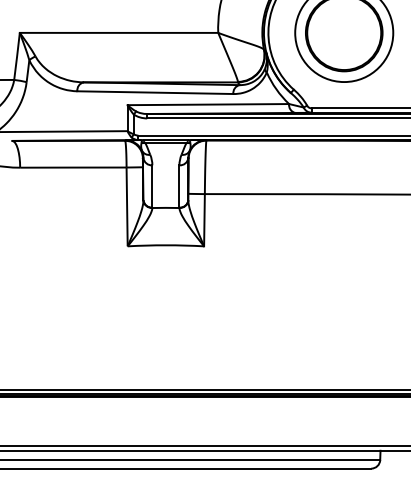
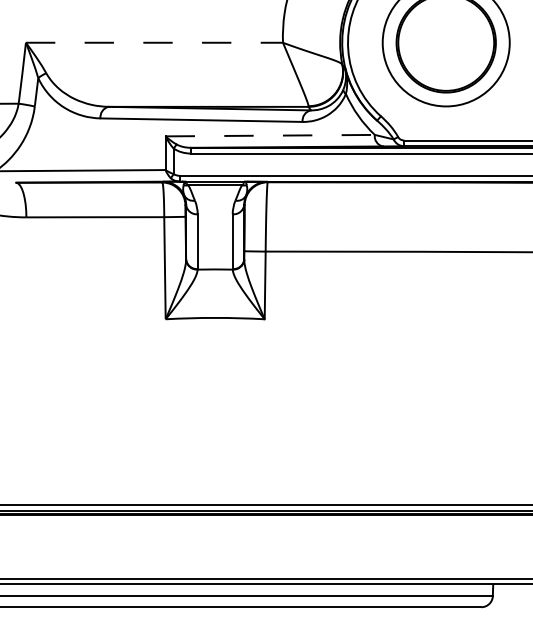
line: (119, 32) -> (154, 42), solid -> dashed
line: (208, 104) -> (270, 135), solid -> dashed

